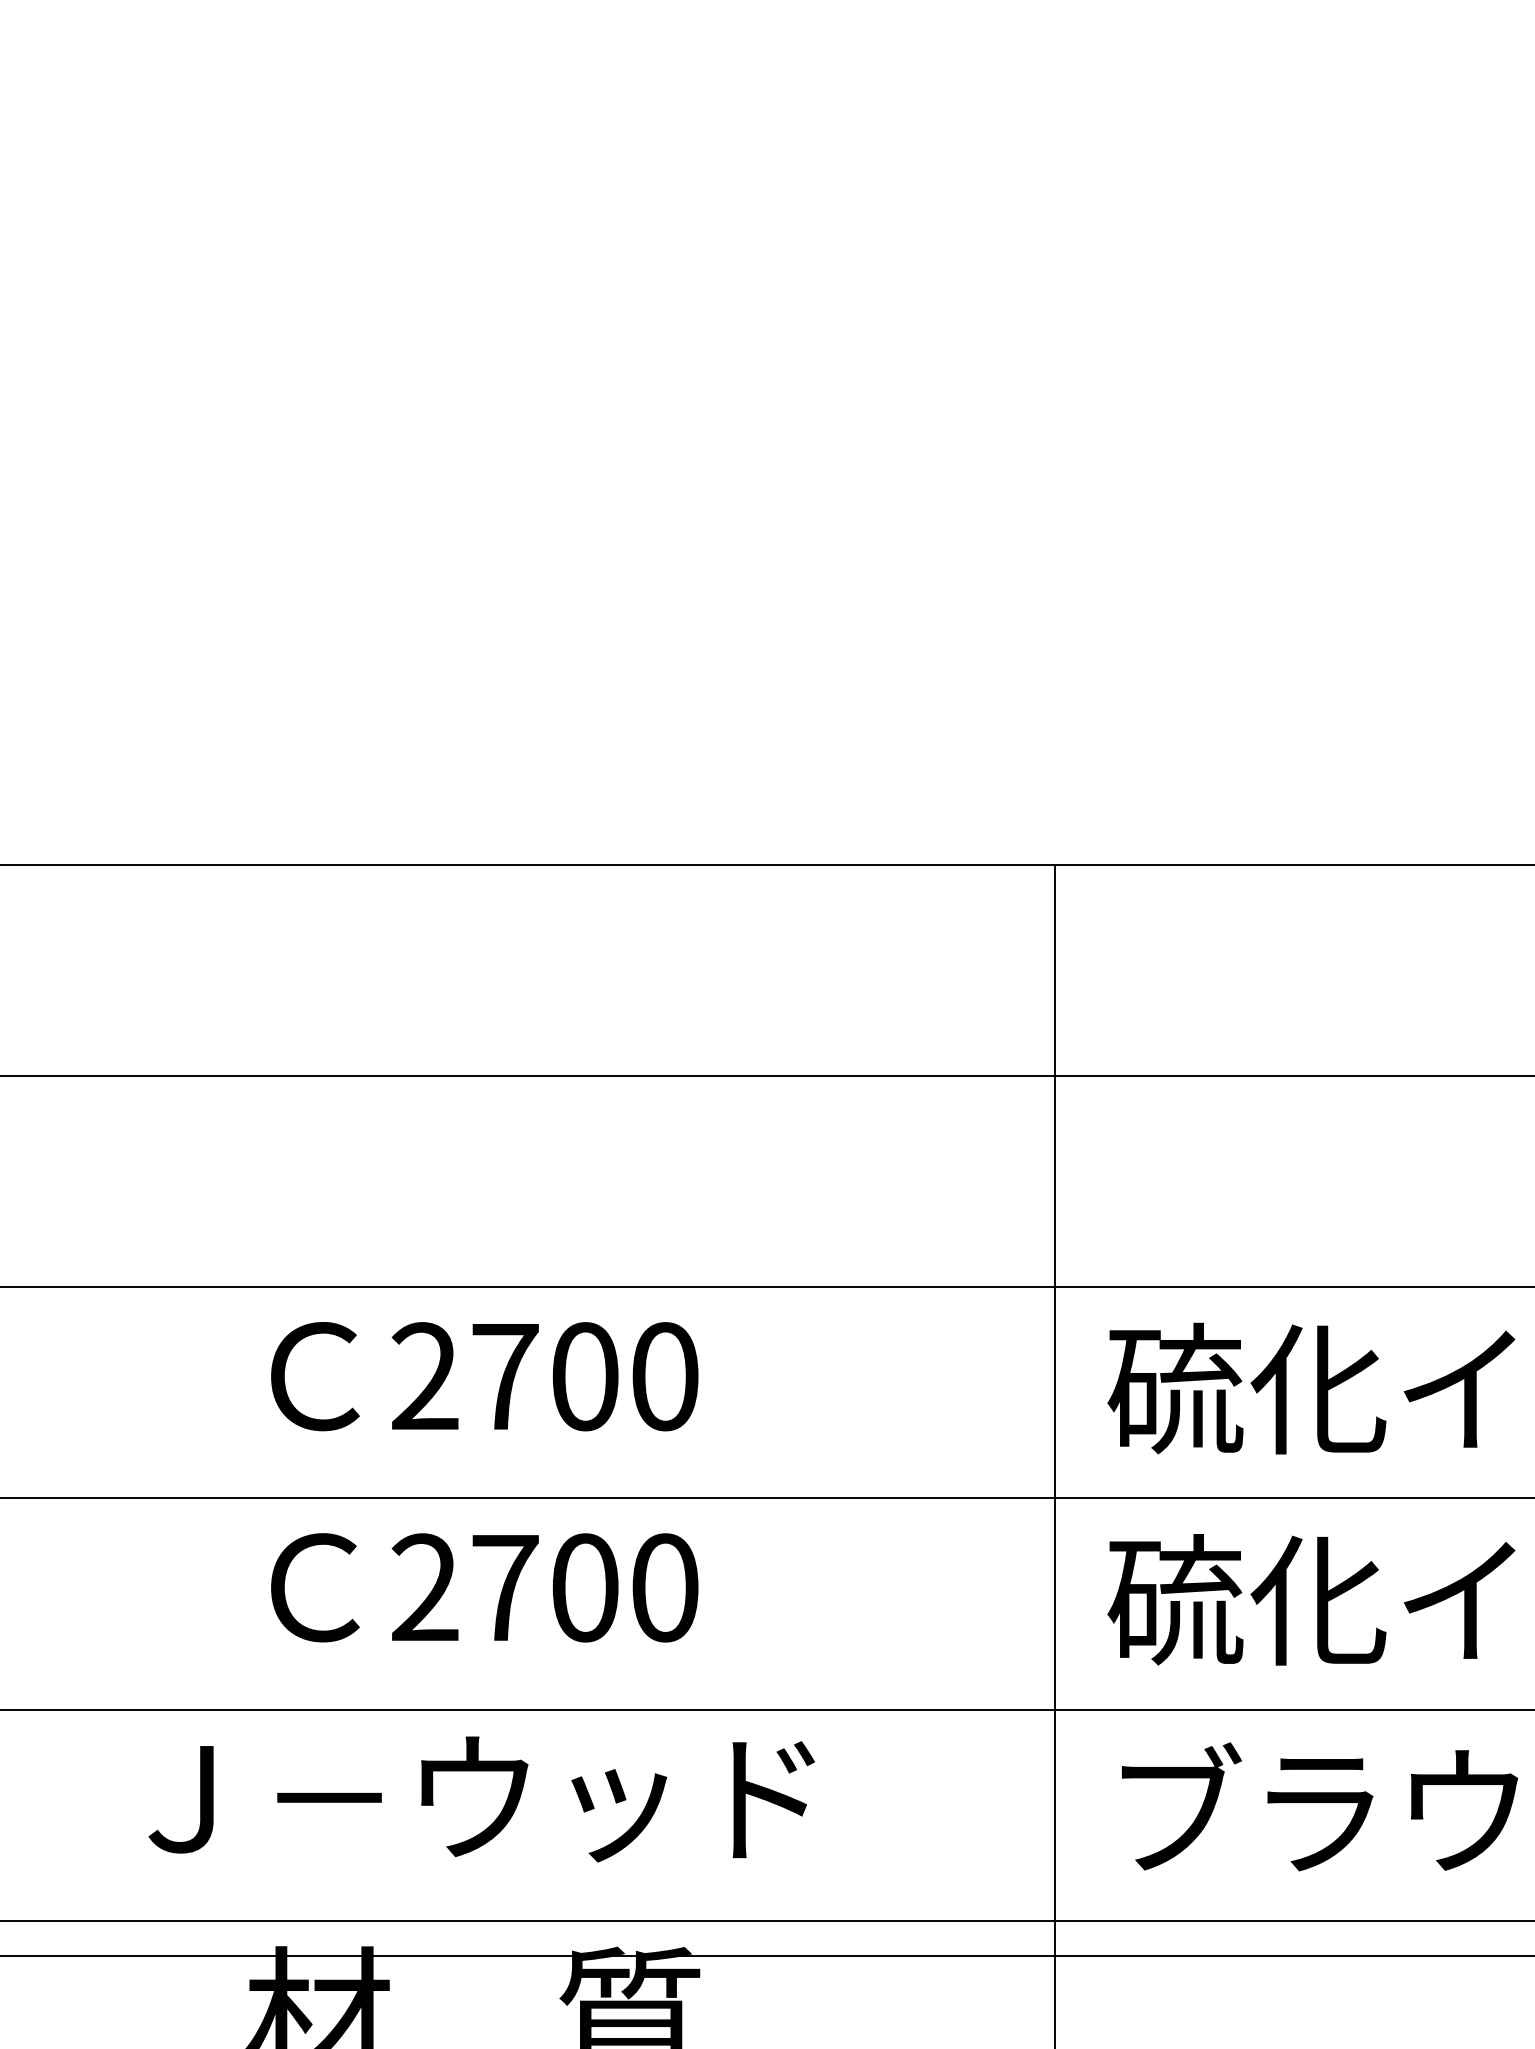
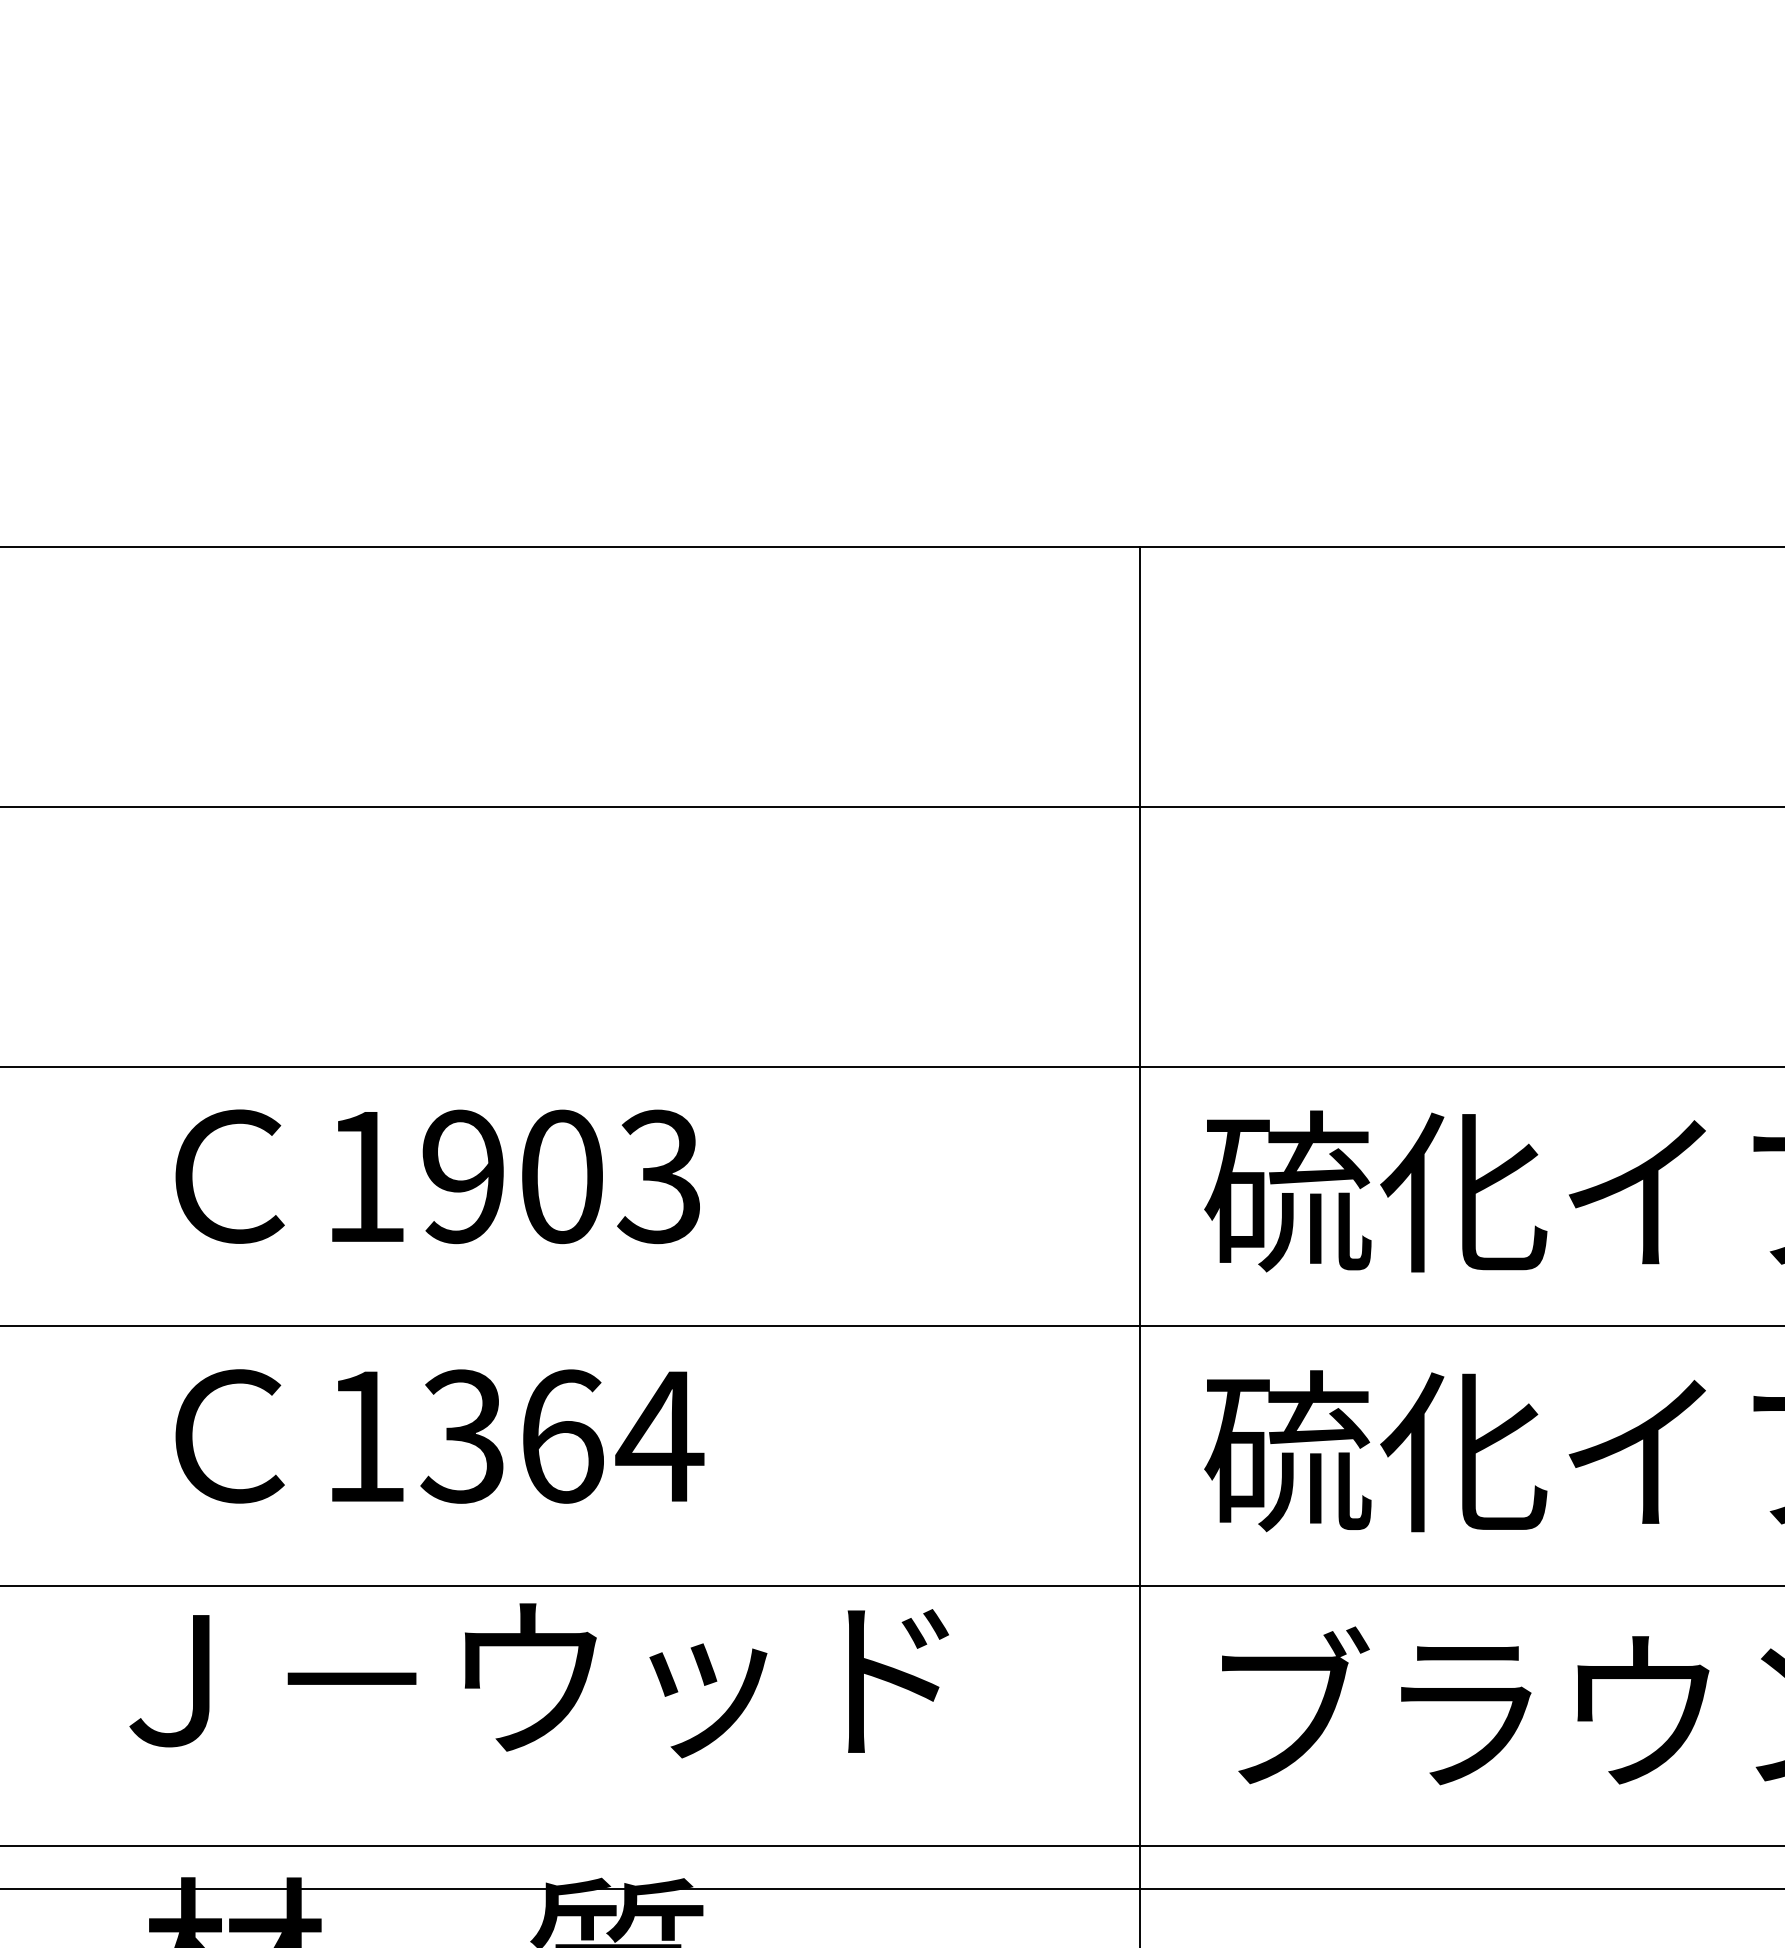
text: (544, 1376) -> (511, 1176), 2700 -> 1903
text: (545, 1587) -> (513, 1436), 2700 -> 1364
text: (481, 1799) -> (538, 1680), moved

